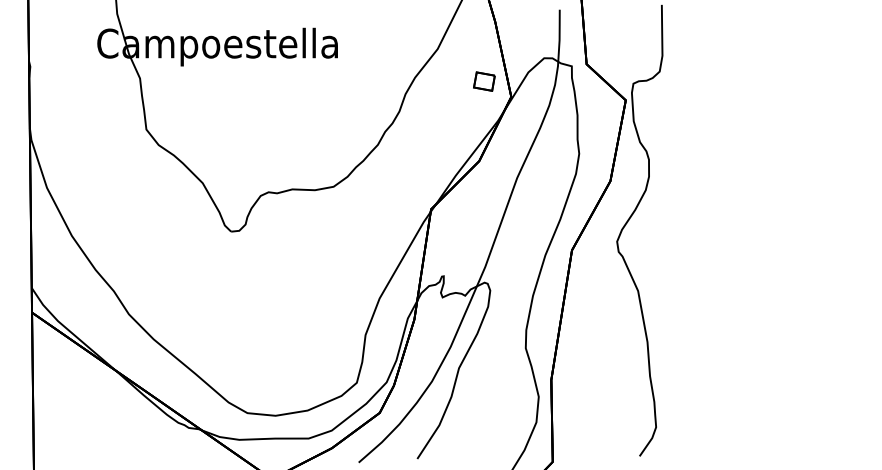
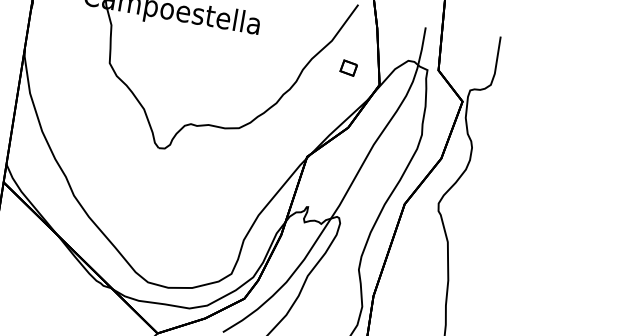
part: (484, 81) -> (348, 68), moved

